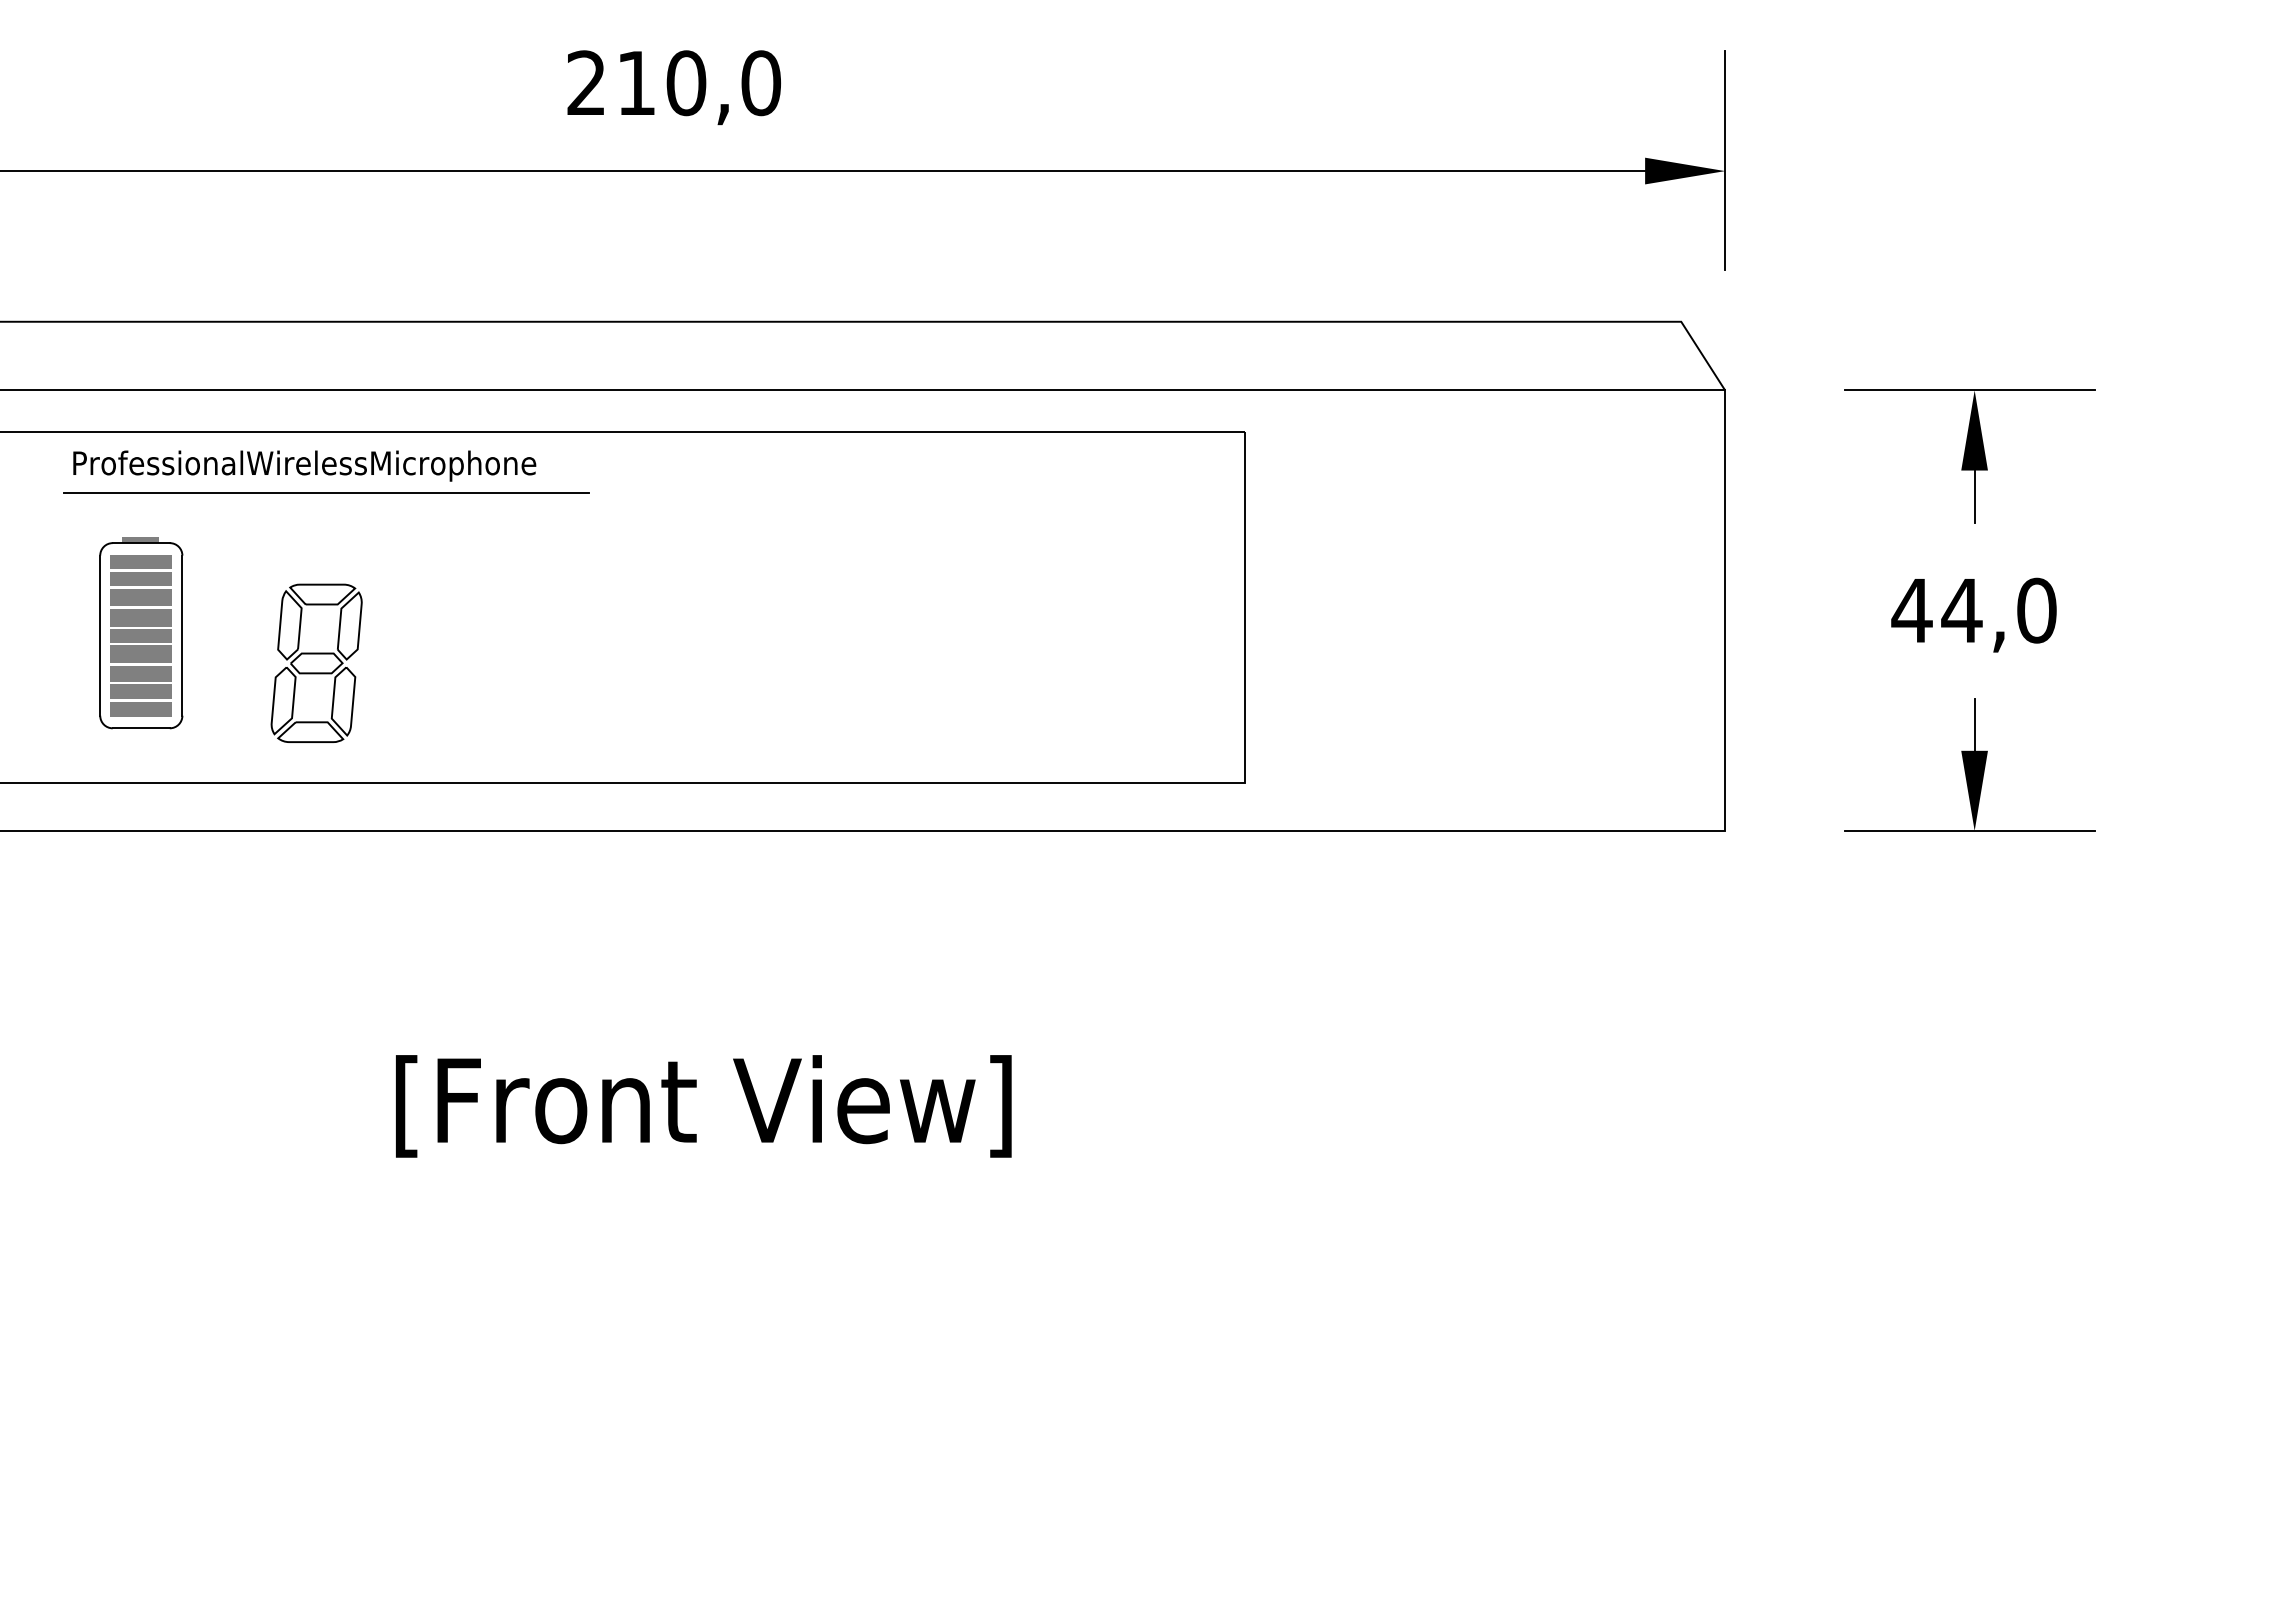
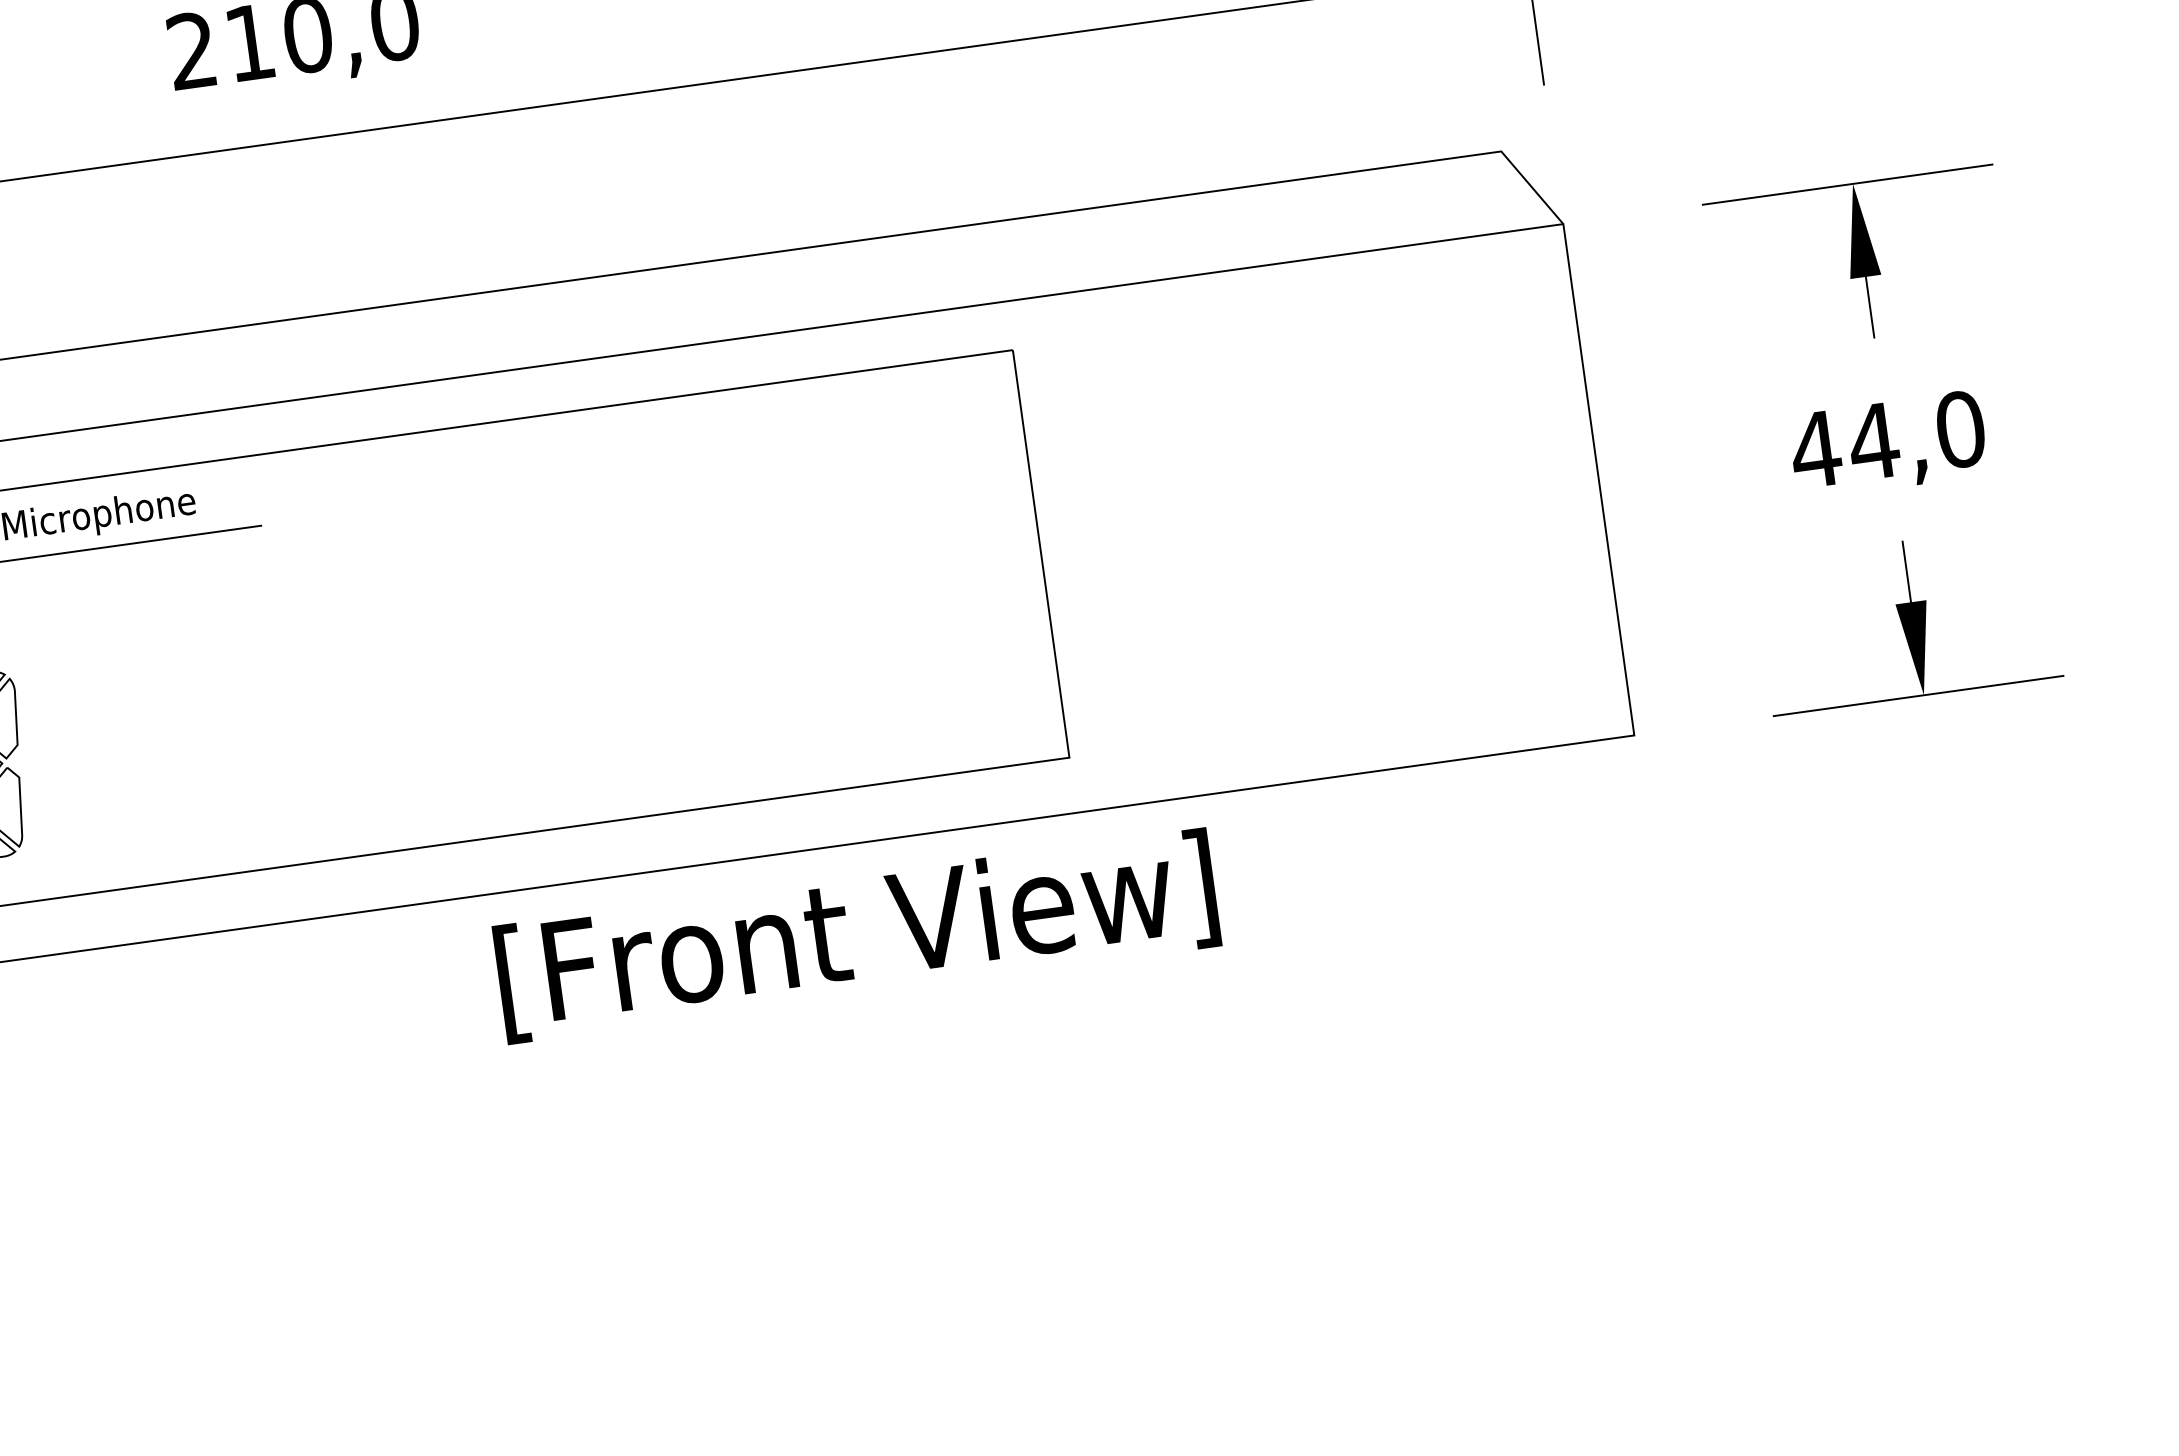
text: (703, 1106) -> (856, 936), moved

